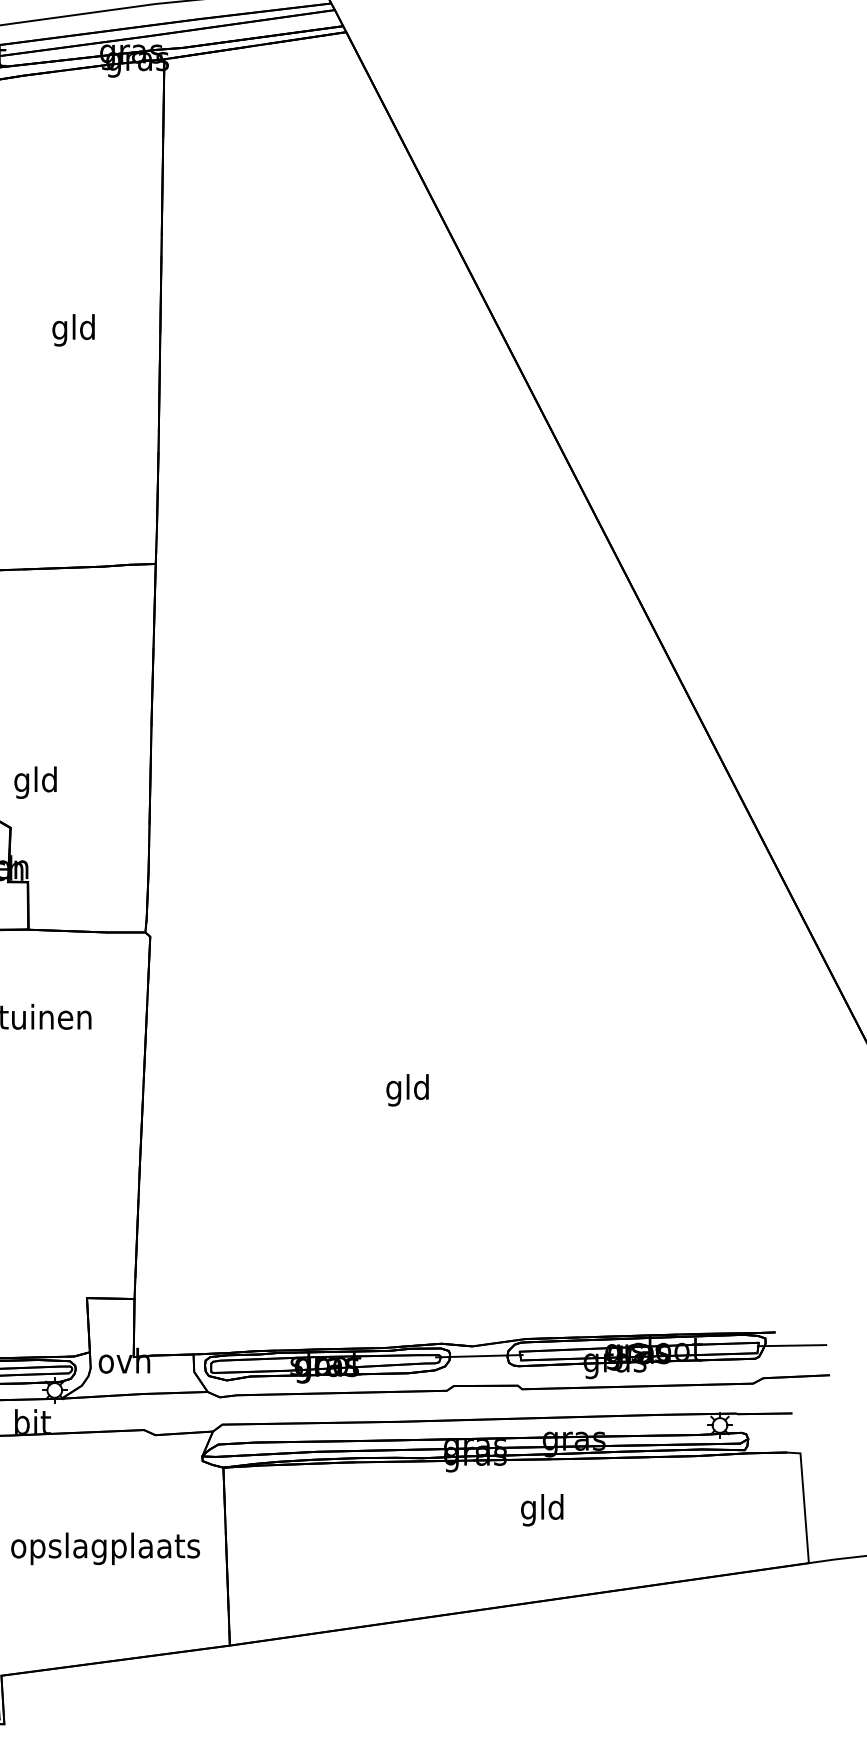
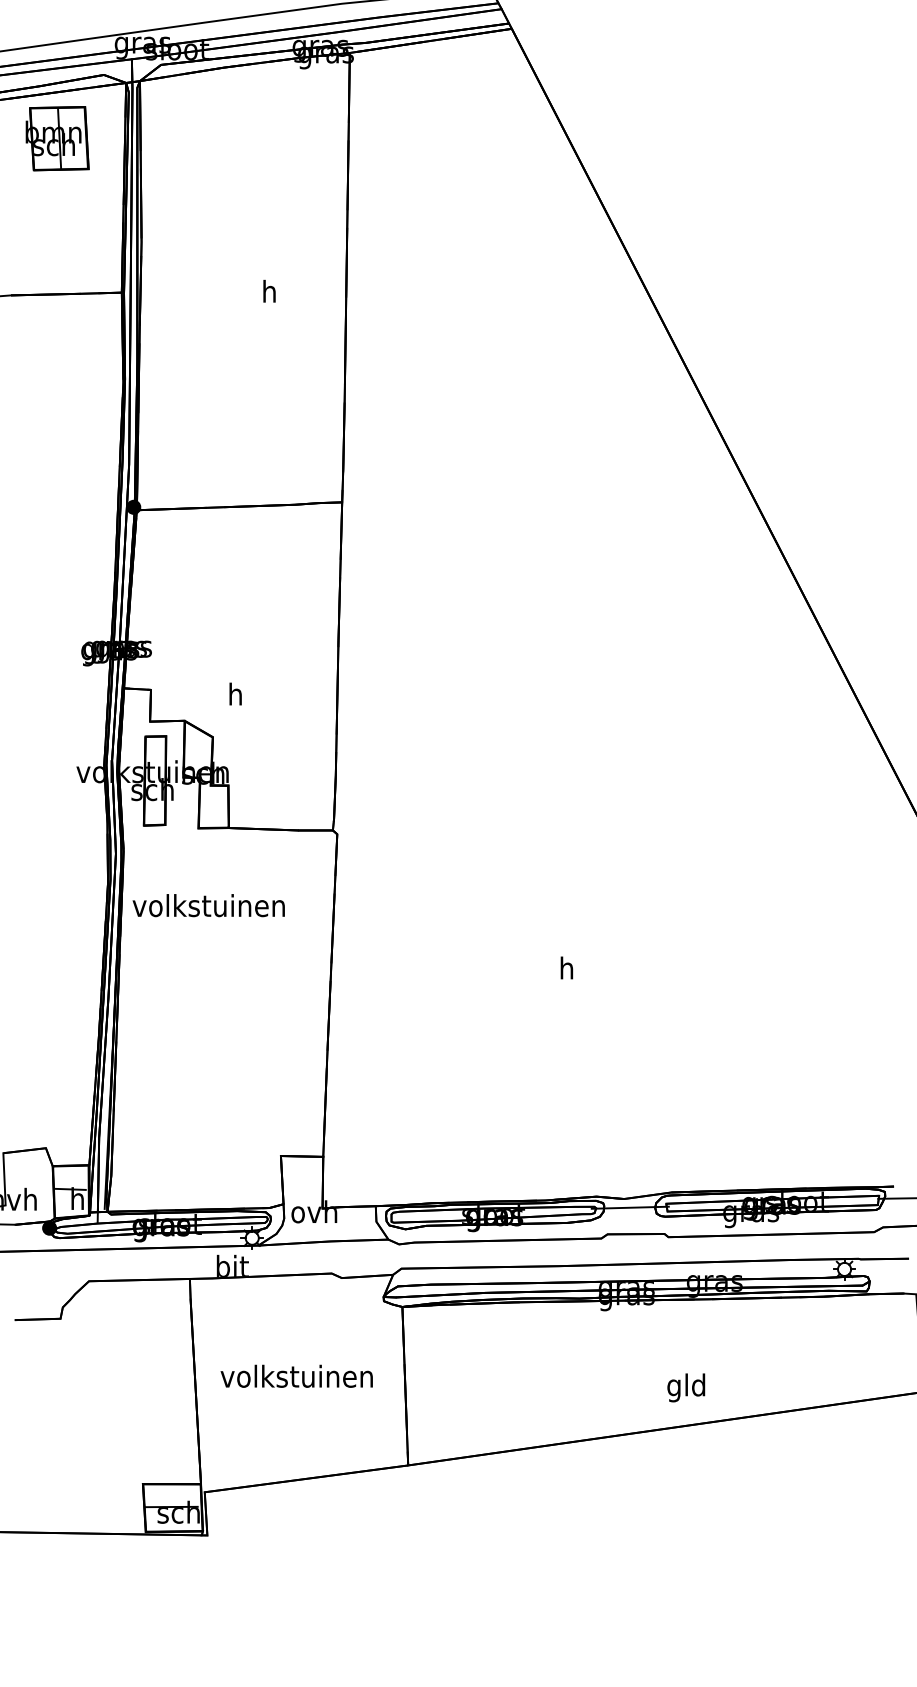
text: (73, 329) -> (268, 293), gld -> h
text: (34, 782) -> (234, 696), gld -> h
text: (407, 1089) -> (566, 970), gld -> h
text: (542, 1509) -> (686, 1387), moved
text: (105, 1547) -> (297, 1378), opslagplaats -> volkstuinen

